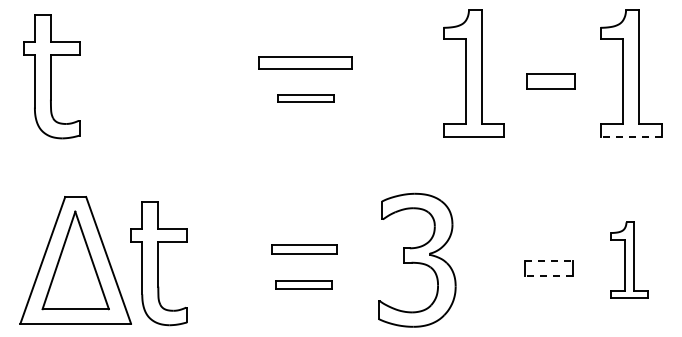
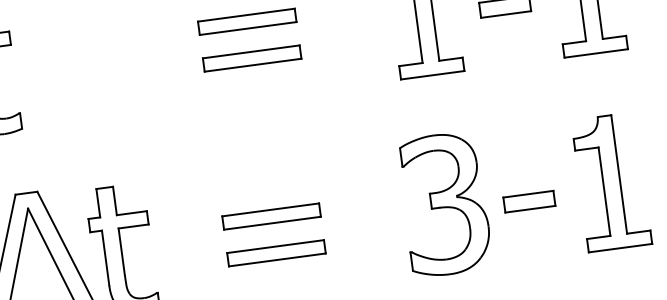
part: (305, 98) -> (251, 58), size x1.67
line: (630, 136) -> (595, 53), dashed -> solid
part: (304, 249) -> (271, 216), size x1.43
part: (417, 259) -> (445, 203), moved
part: (629, 260) -> (611, 182), size x1.67
line: (549, 261) -> (528, 194), dashed -> solid
line: (548, 275) -> (529, 209), dashed -> solid
part: (304, 285) -> (276, 253), size x1.67

